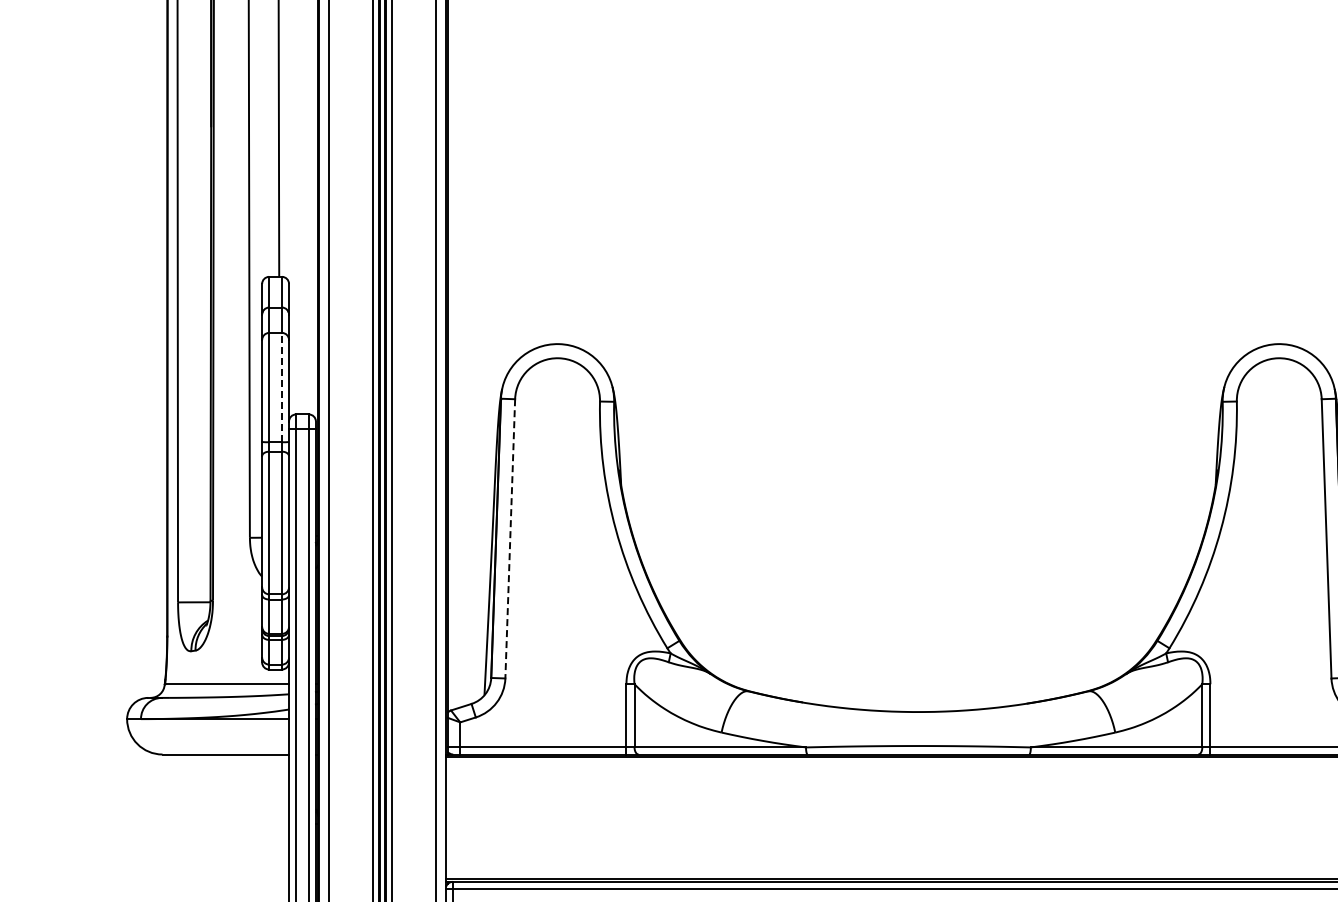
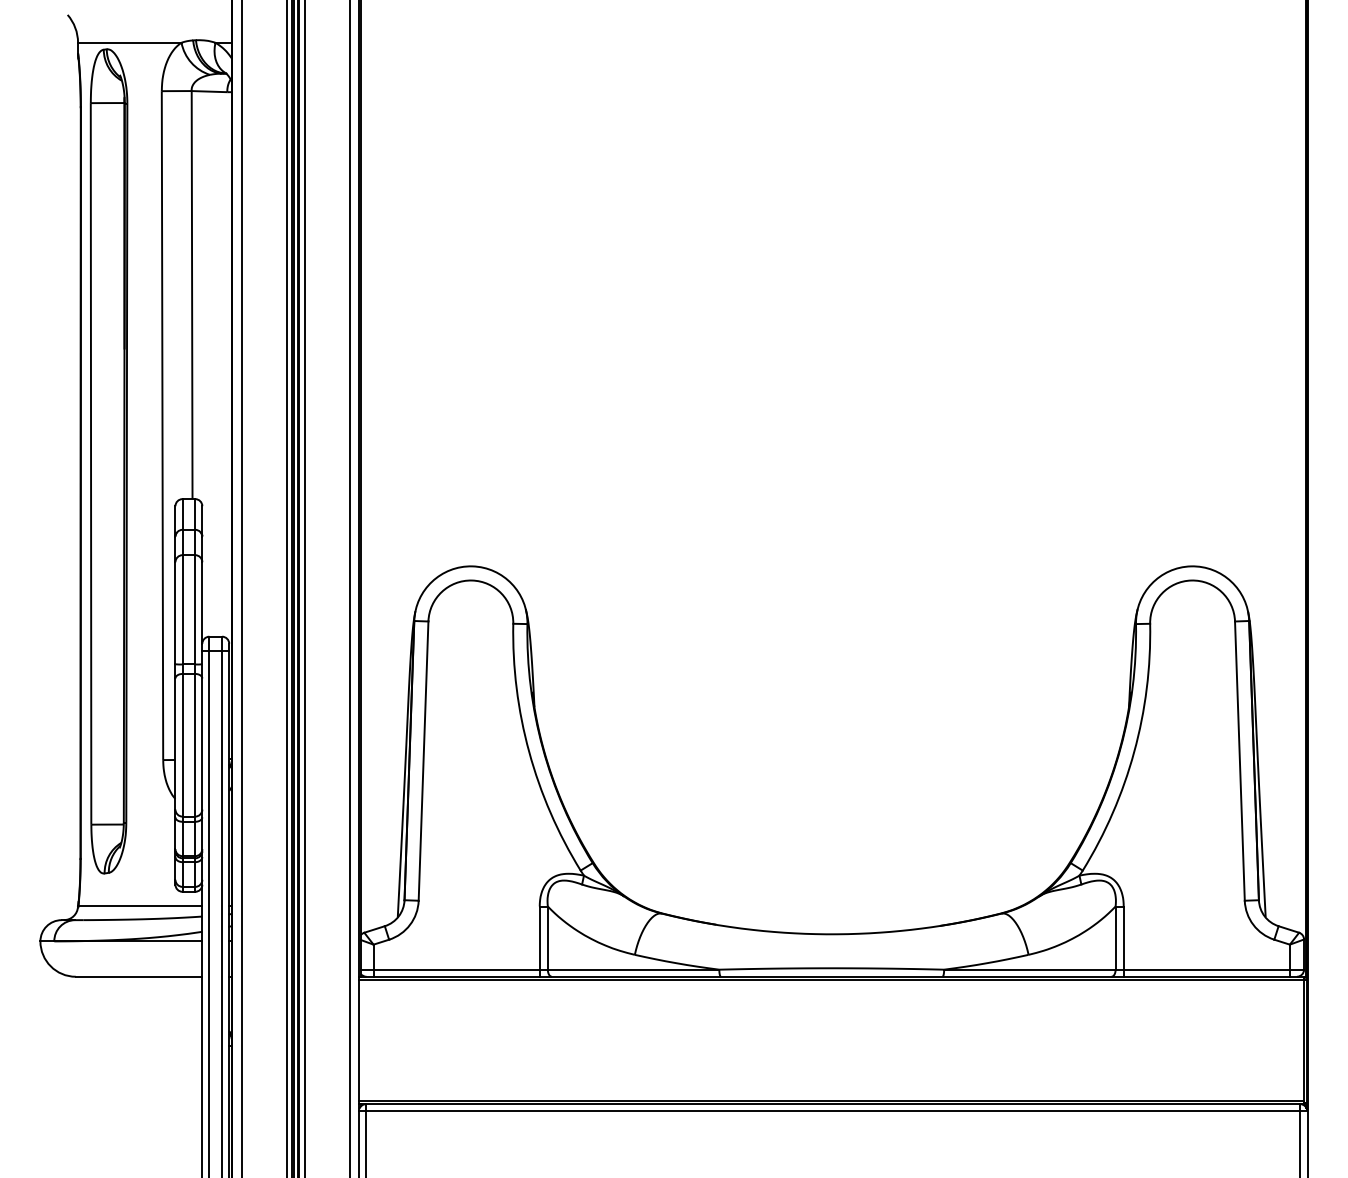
line: (282, 387) -> (195, 609), dashed -> solid
line: (510, 539) -> (423, 761), dashed -> solid

